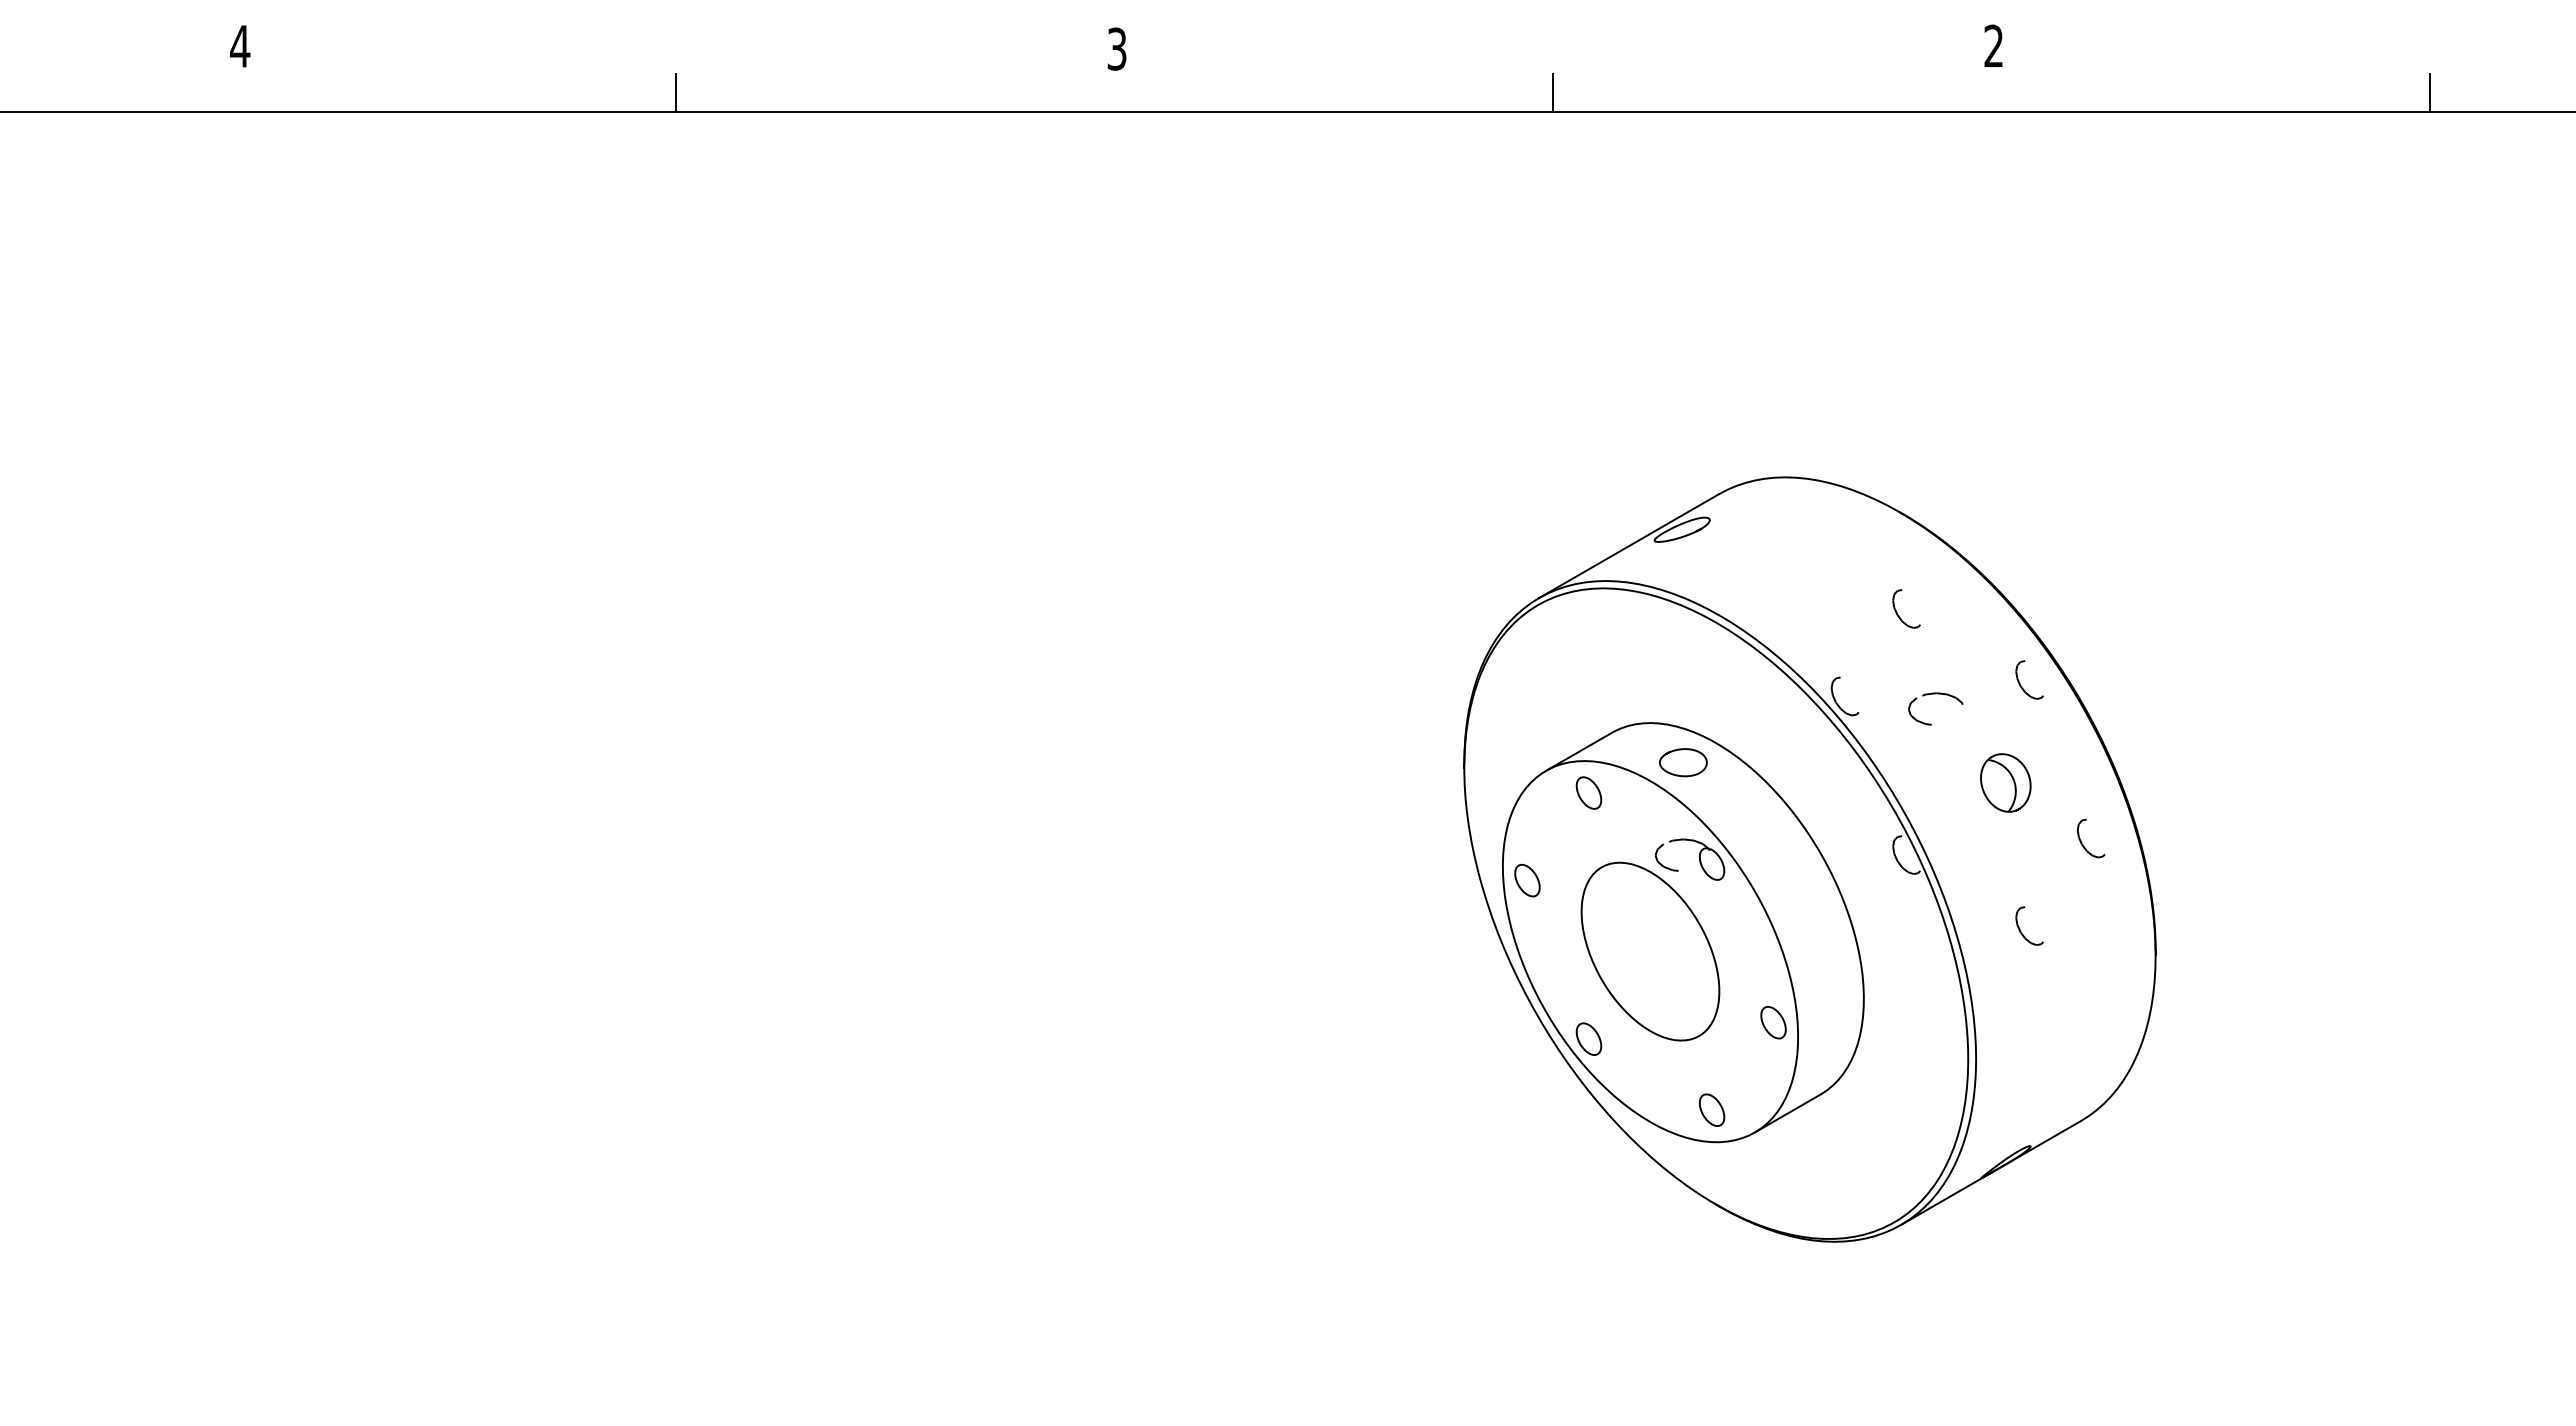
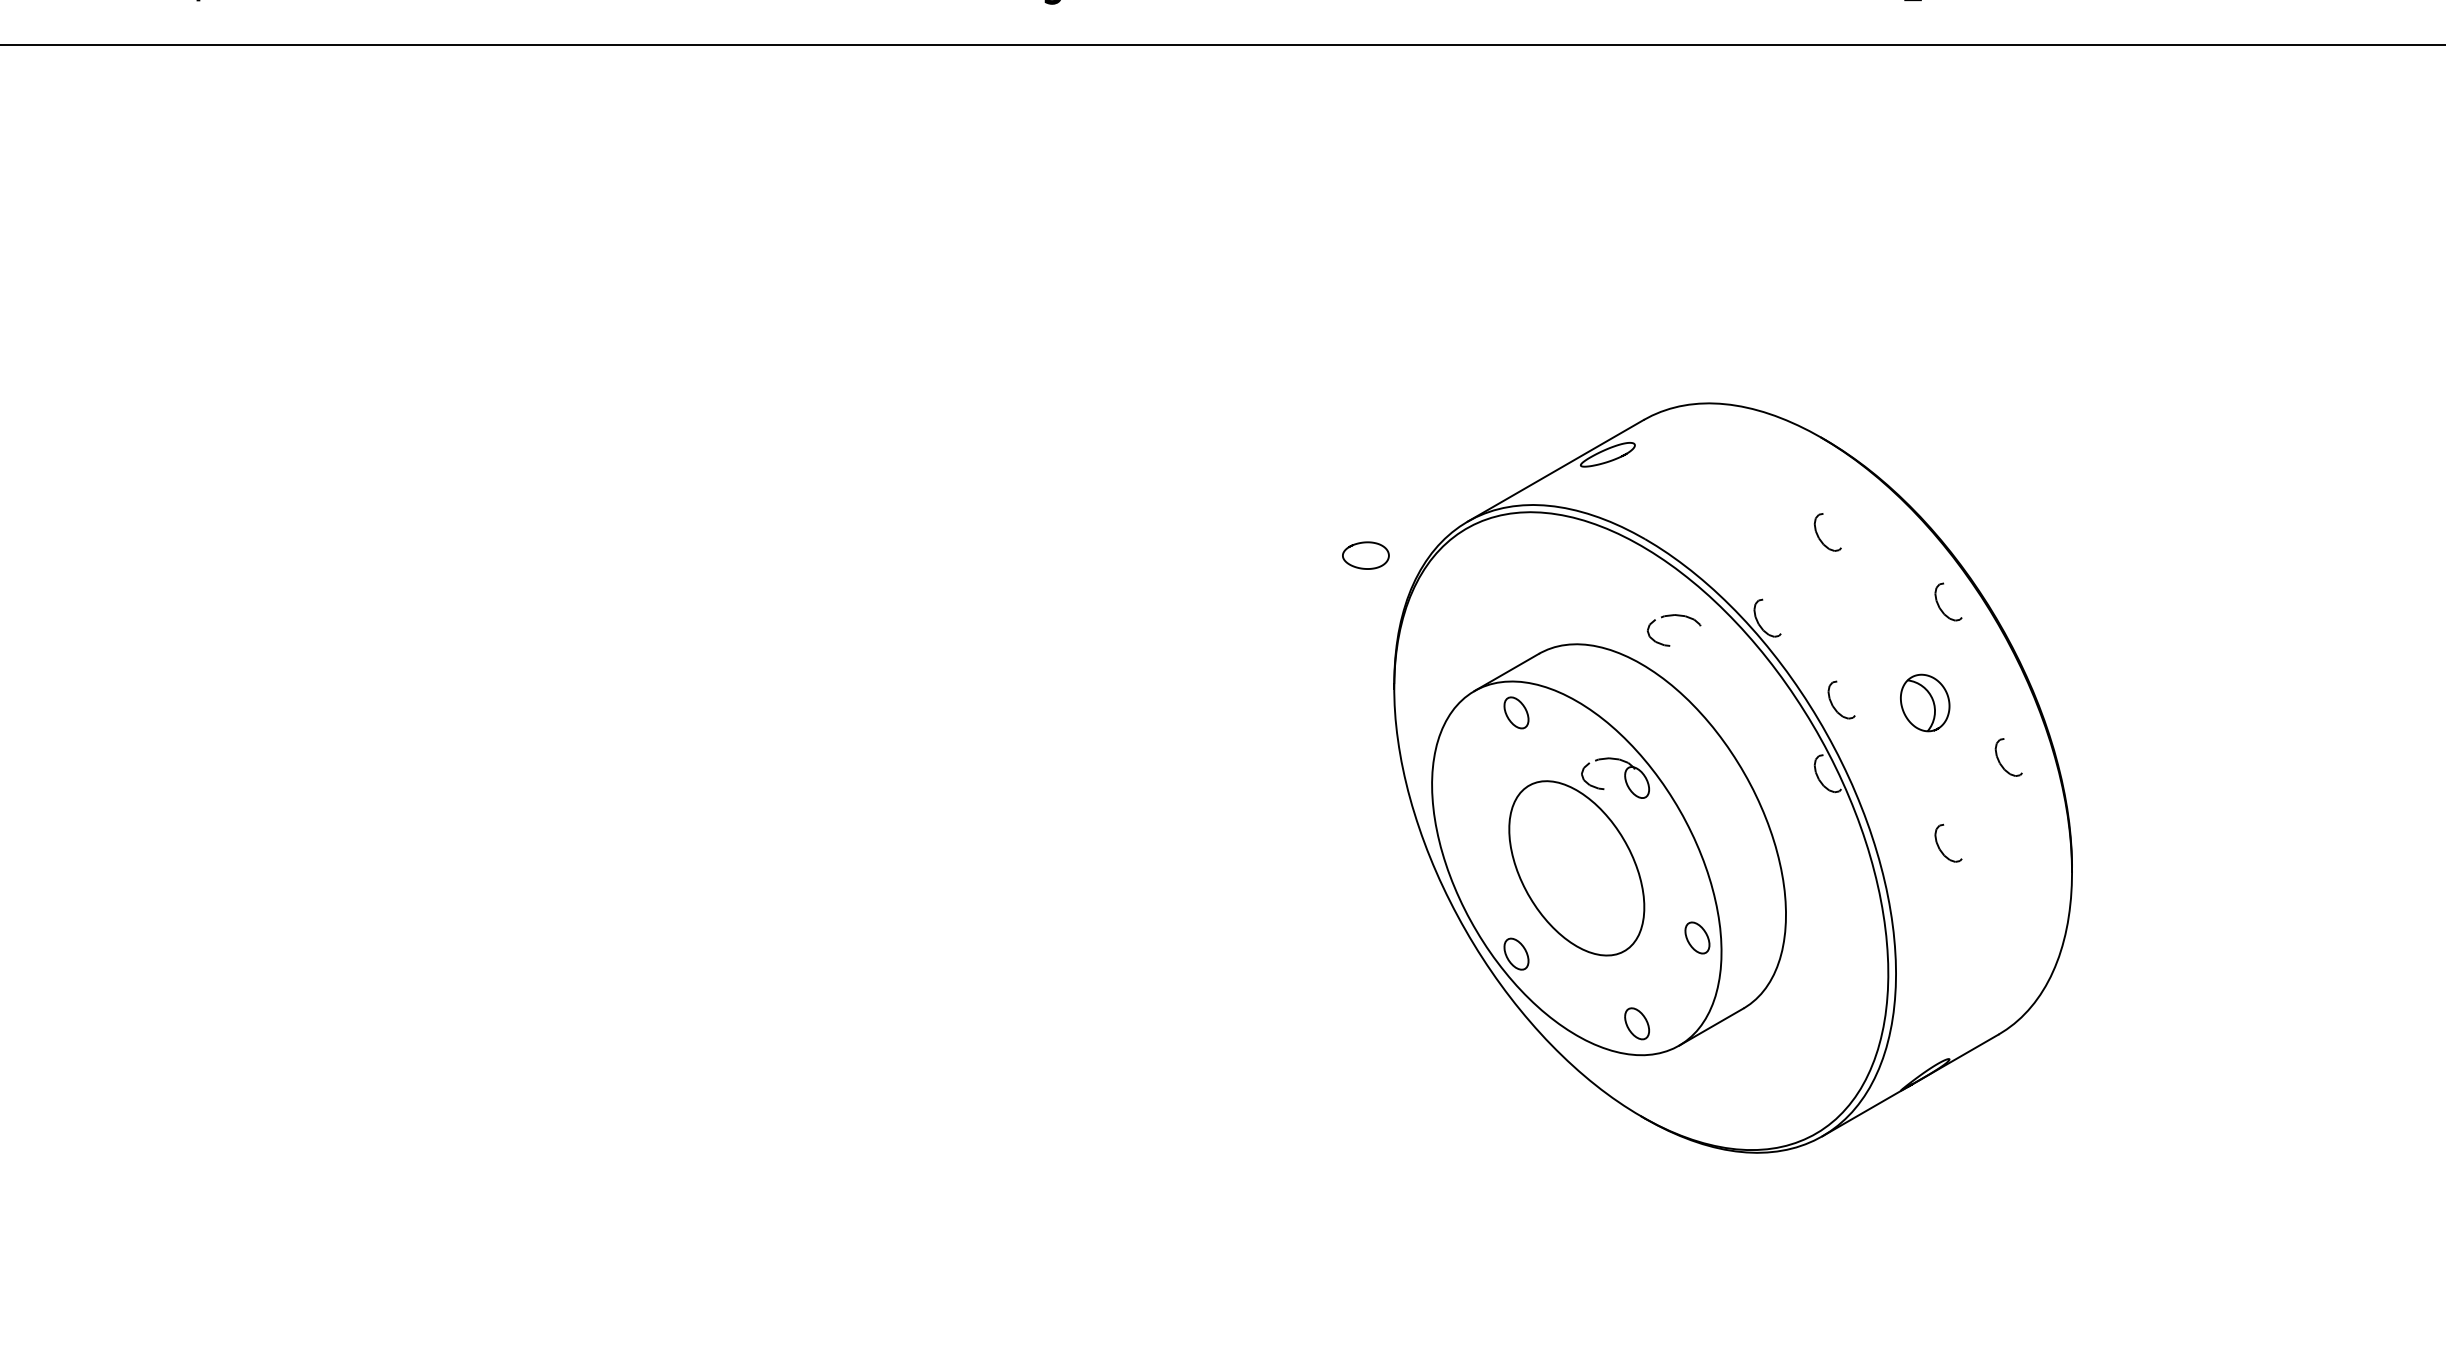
line: (675, 92) -> (620, 26), removed
line: (1552, 92) -> (1480, 26), removed
line: (2429, 92) -> (2340, 26), removed
part: (1935, 694) -> (1673, 616), moved
curve: (1682, 750) -> (1365, 543), moved
part: (1911, 783) -> (1832, 703), added
part: (1527, 880) -> (1456, 798), removed

